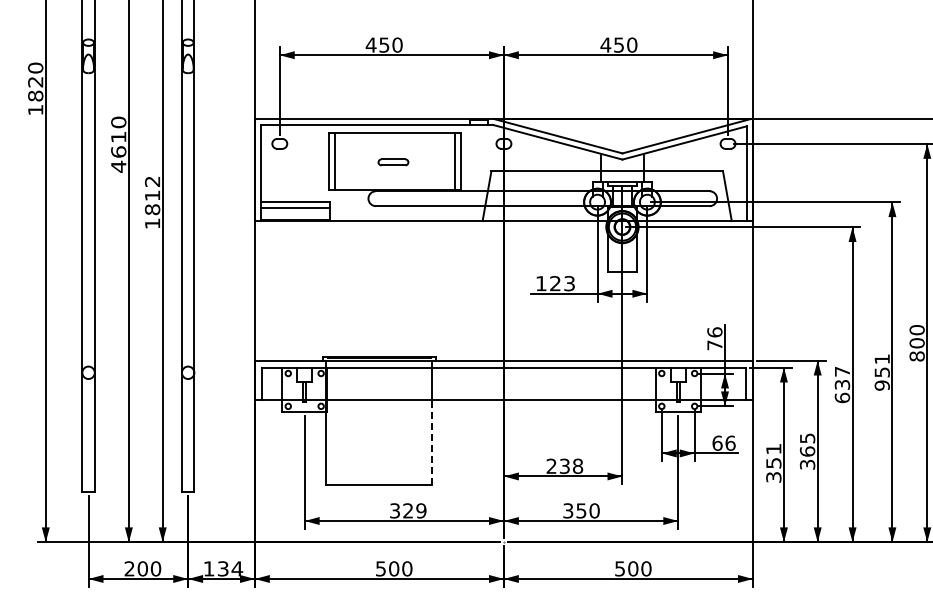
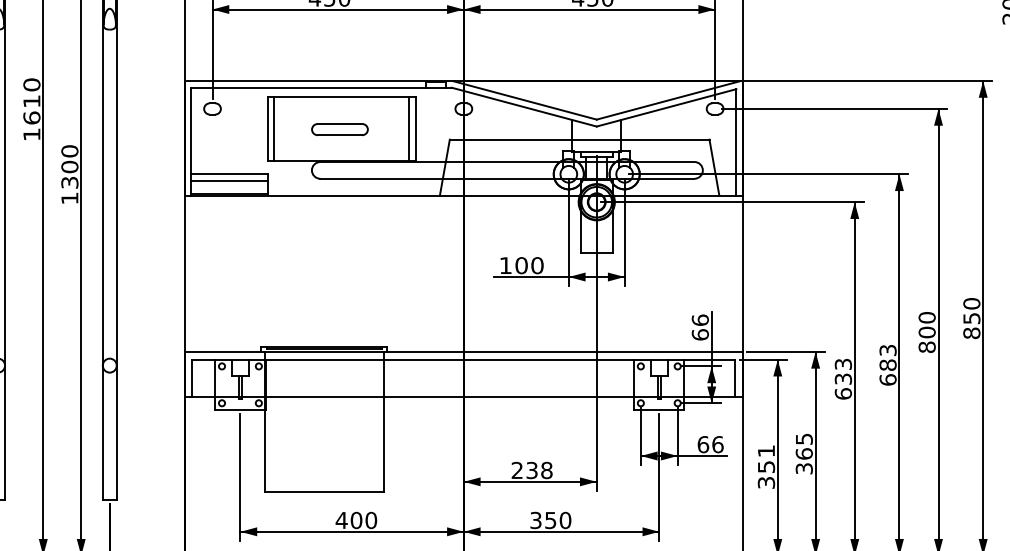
part: (393, 162) -> (340, 129), size x1.67
text: (118, 166) -> (31, 134), 4610 -> 1610
text: (152, 195) -> (69, 166), 1812 -> 1300
text: (562, 283) -> (529, 265), 123 -> 100
text: (714, 345) -> (699, 335), 76 -> 66
text: (842, 371) -> (843, 364), 637 -> 633
text: (881, 372) -> (887, 365), 951 -> 683
line: (432, 442) -> (383, 443), dashed -> solid
text: (407, 510) -> (355, 520), 329 -> 400

